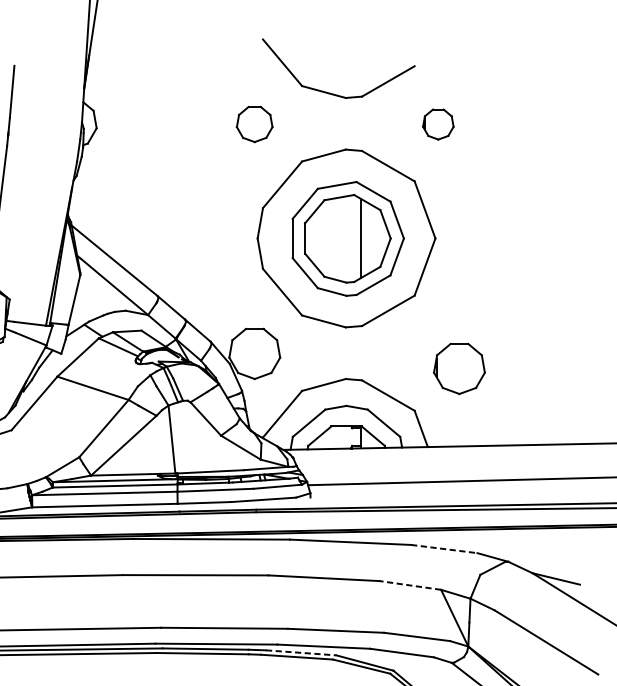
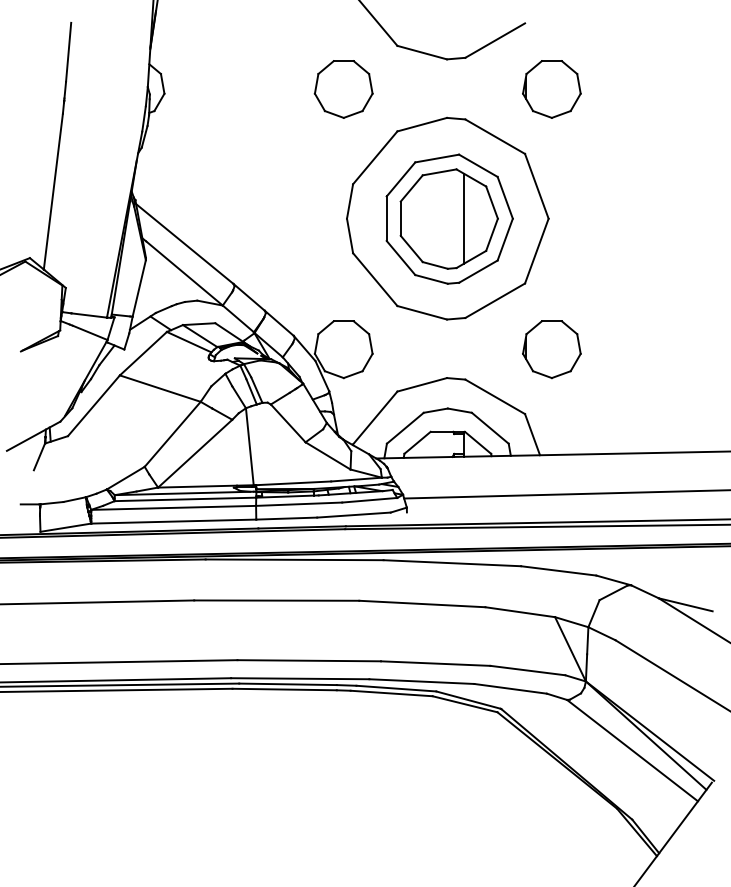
part: (254, 124) -> (343, 89), size x1.43
part: (437, 124) -> (551, 89), size x1.67
part: (459, 368) -> (551, 349), moved
line: (444, 548) -> (558, 570), dashed -> solid
line: (409, 585) -> (519, 612), dashed -> solid
line: (301, 652) -> (396, 688), dashed -> solid

